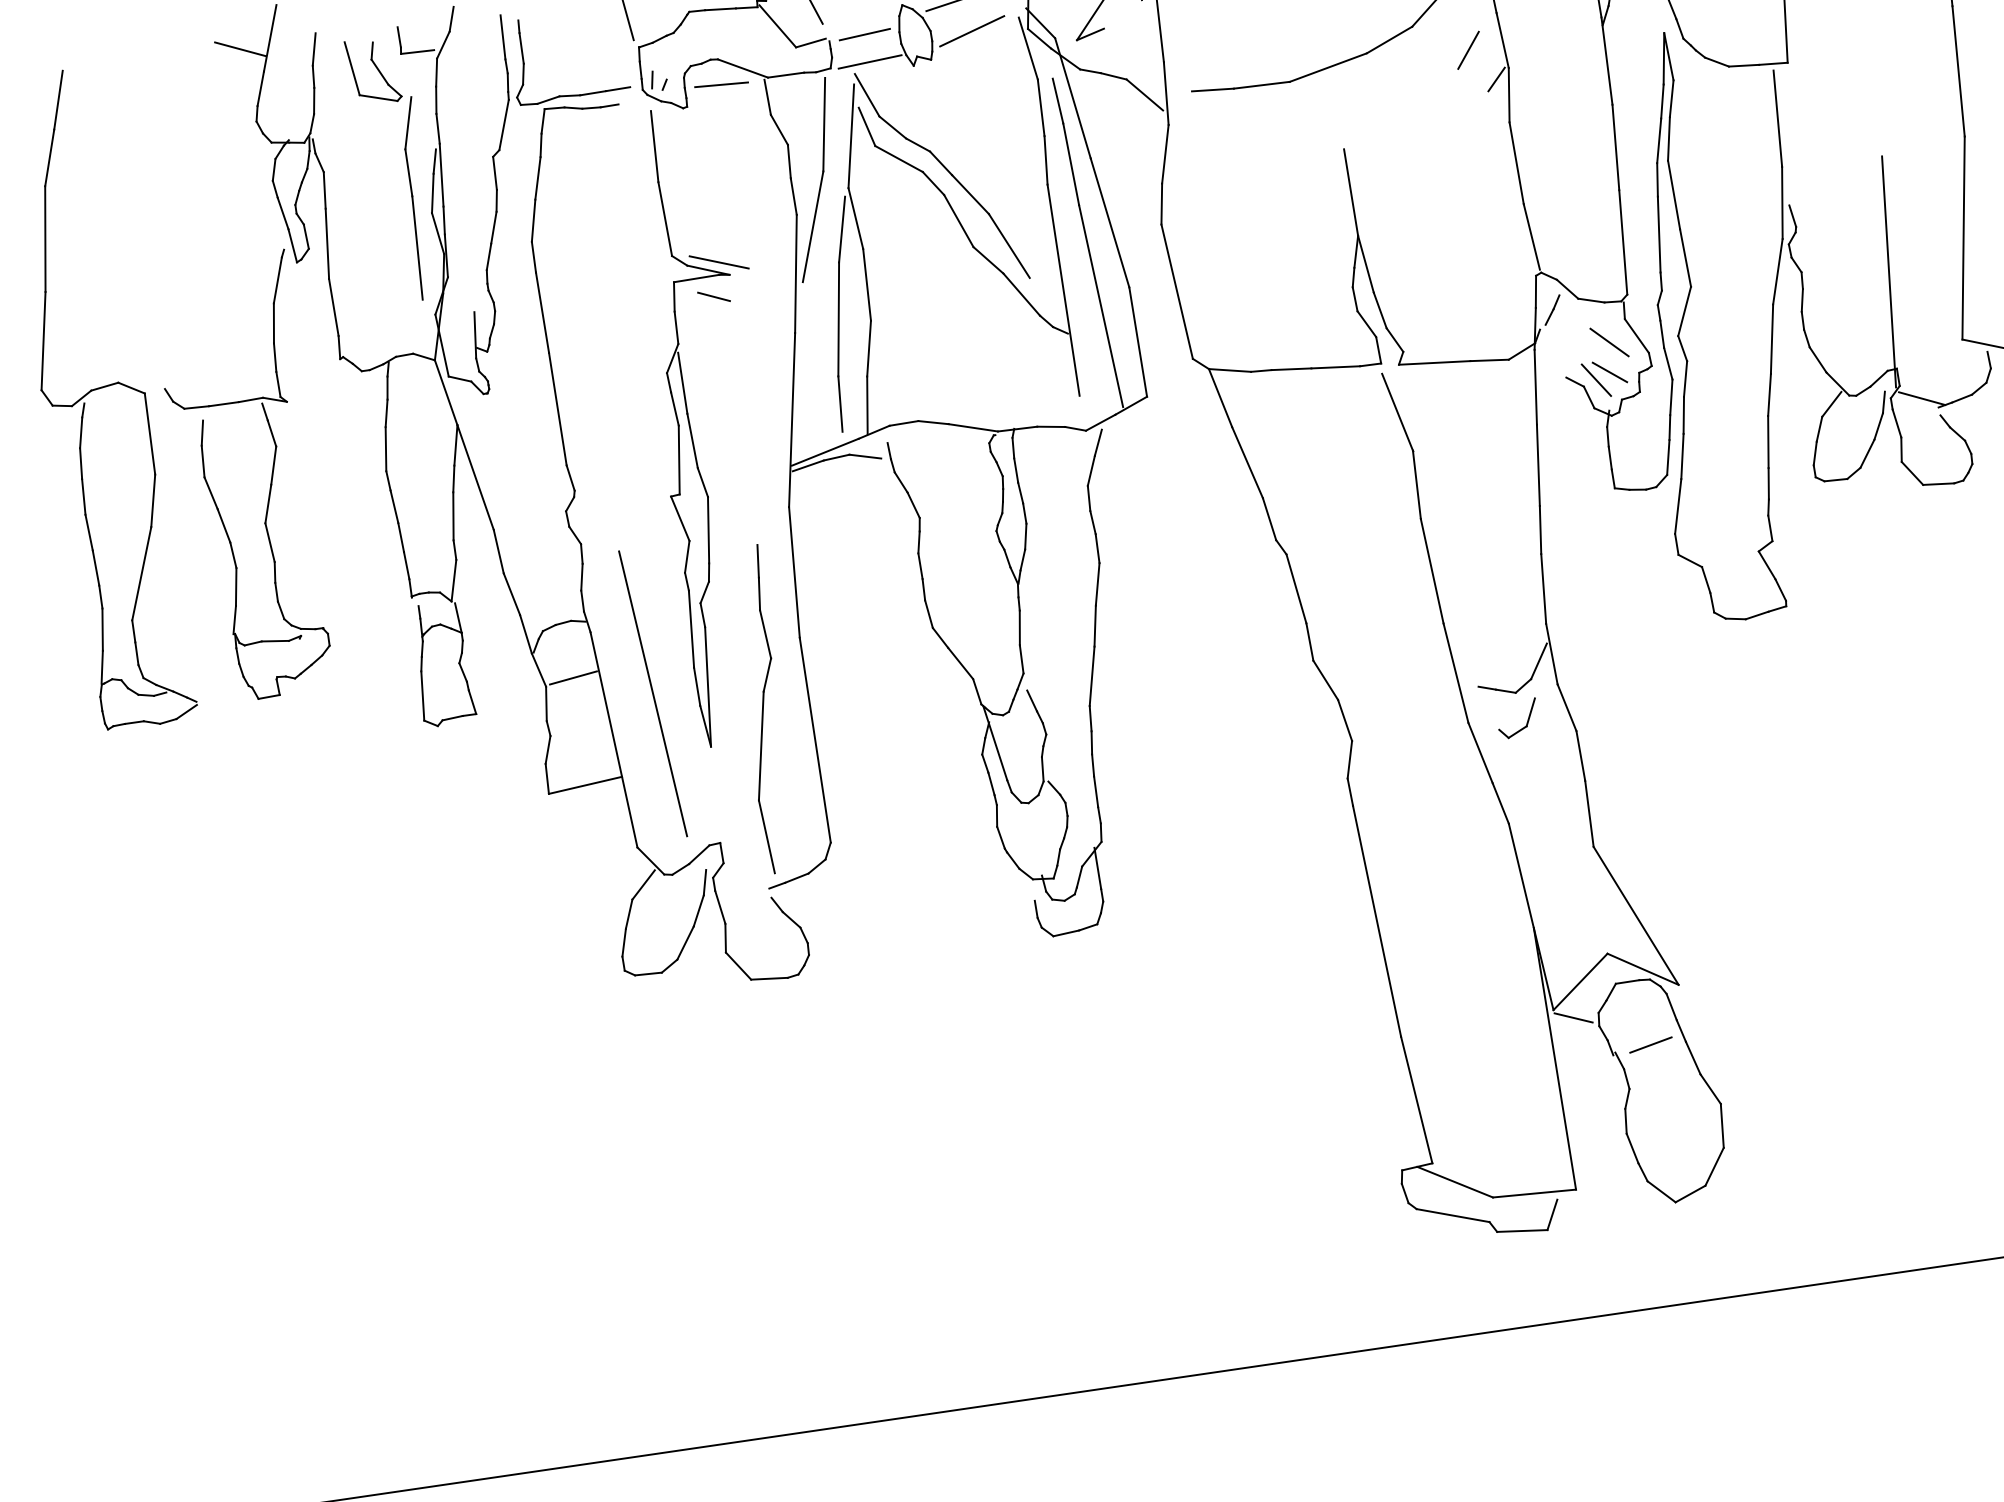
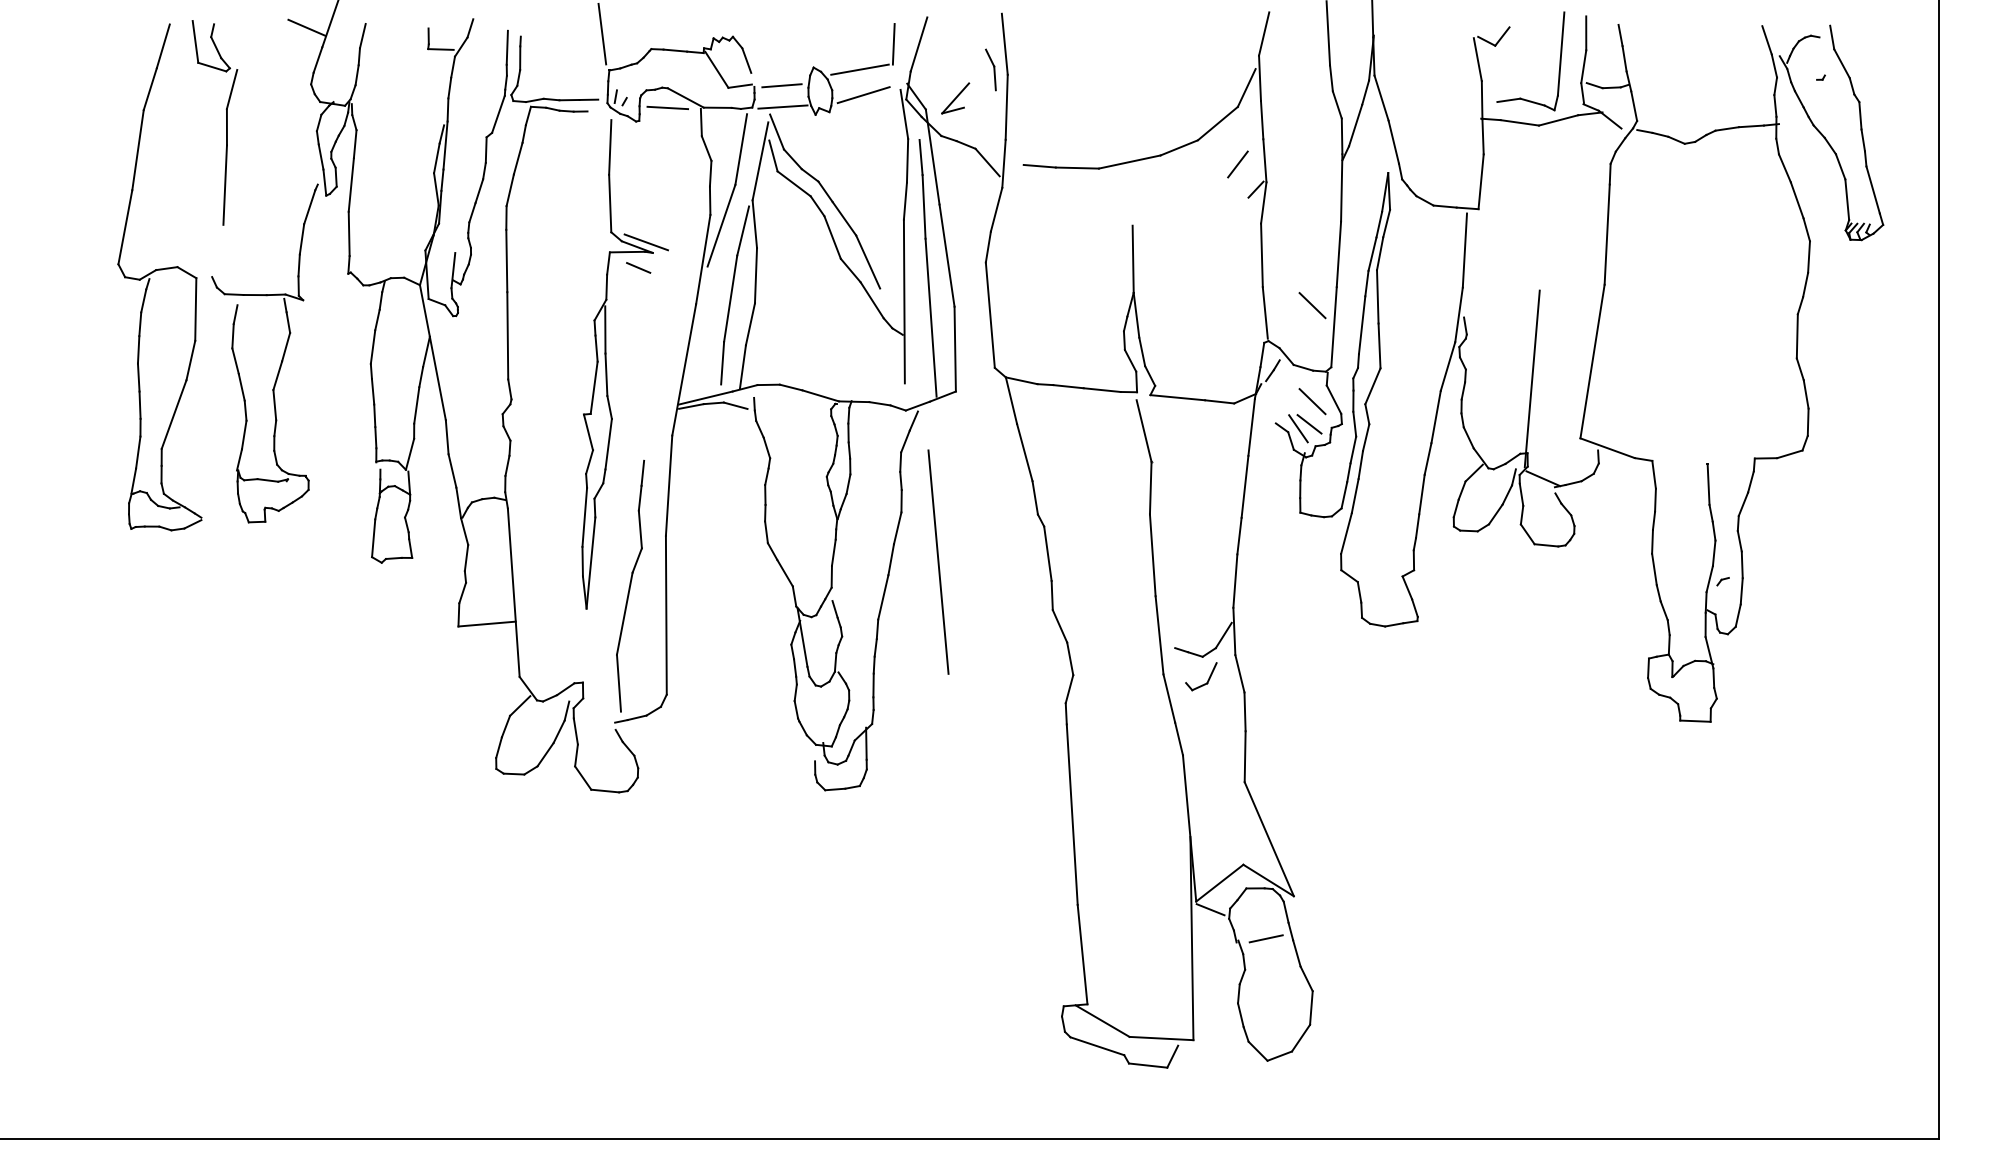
part: (407, 166) -> (226, 122), moved
line: (1591, 218) -> (1312, 305), added
line: (572, 676) -> (489, 540), removed
line: (652, 692) -> (938, 561), moved

